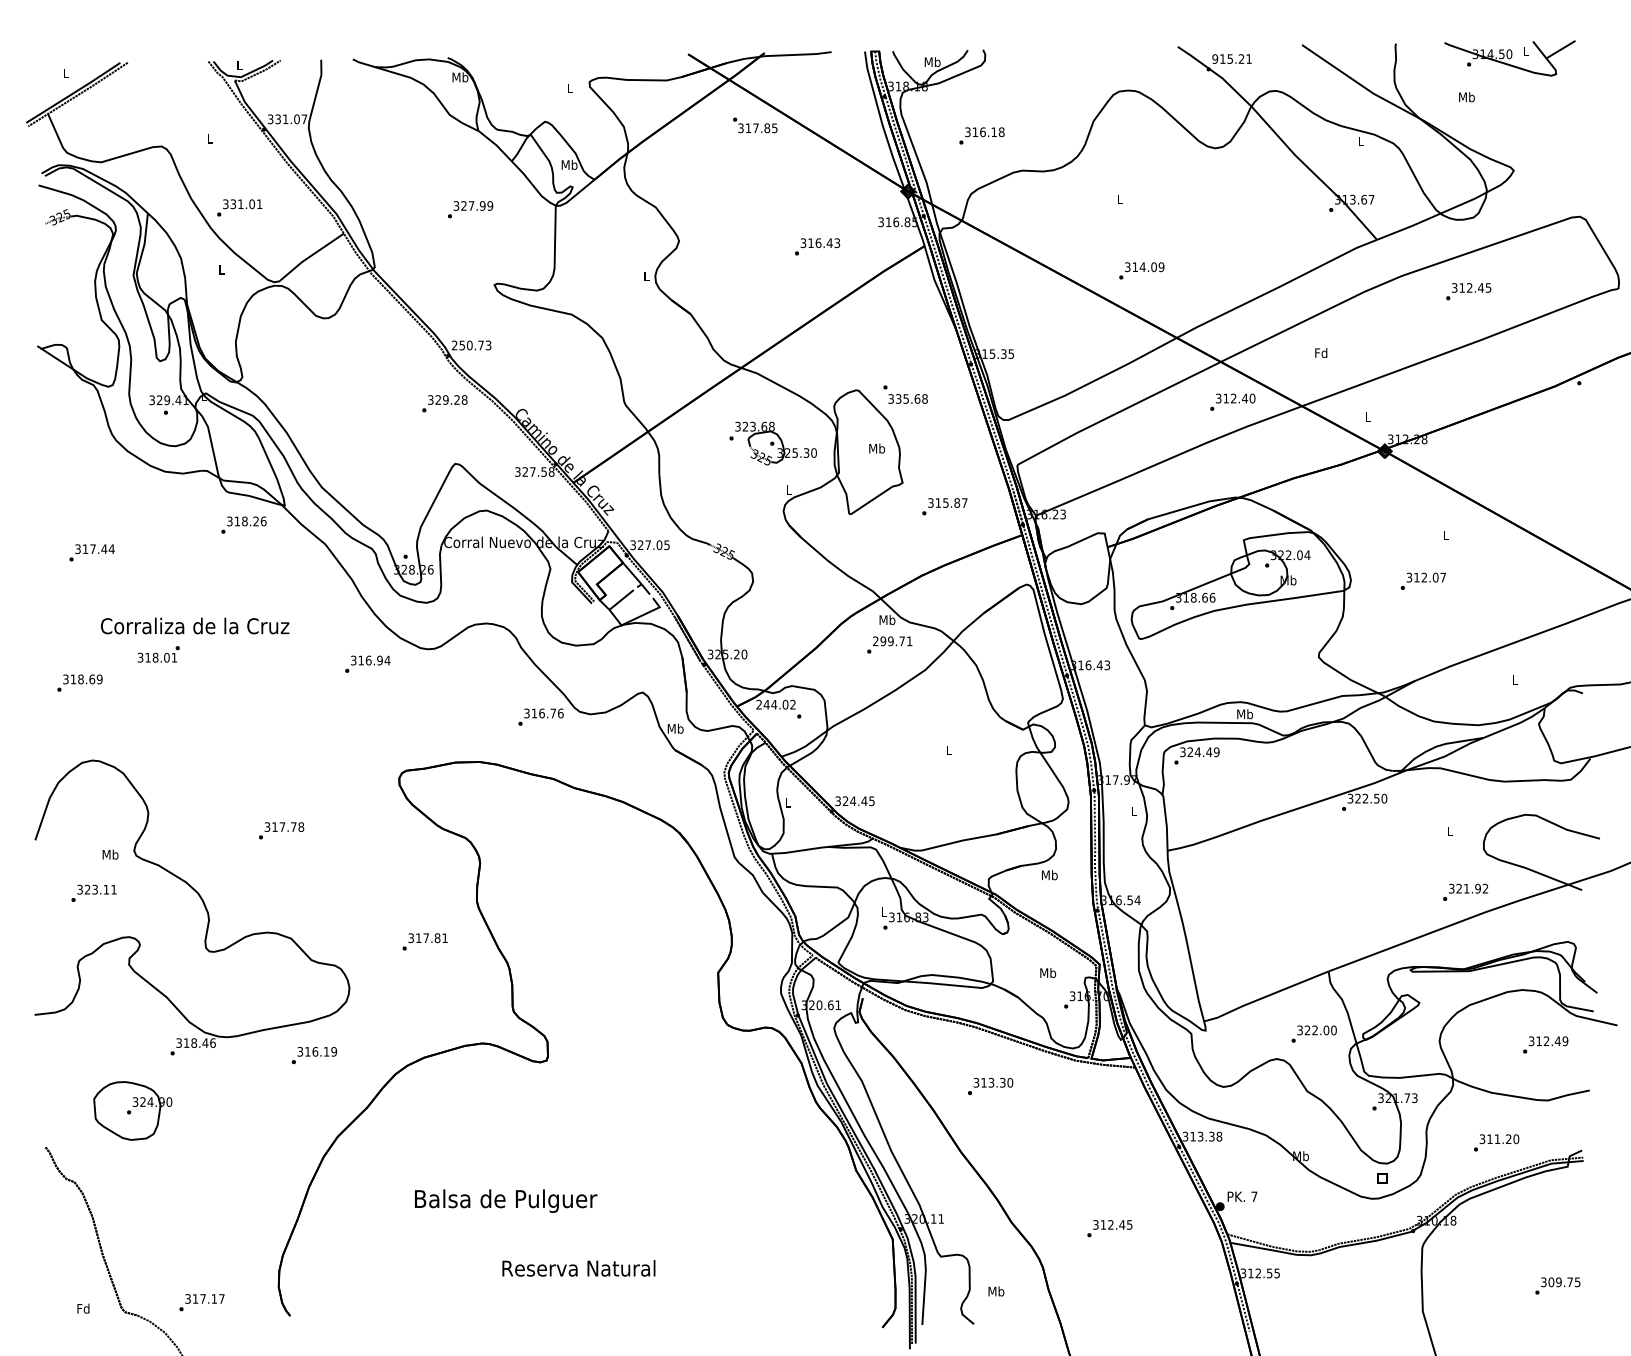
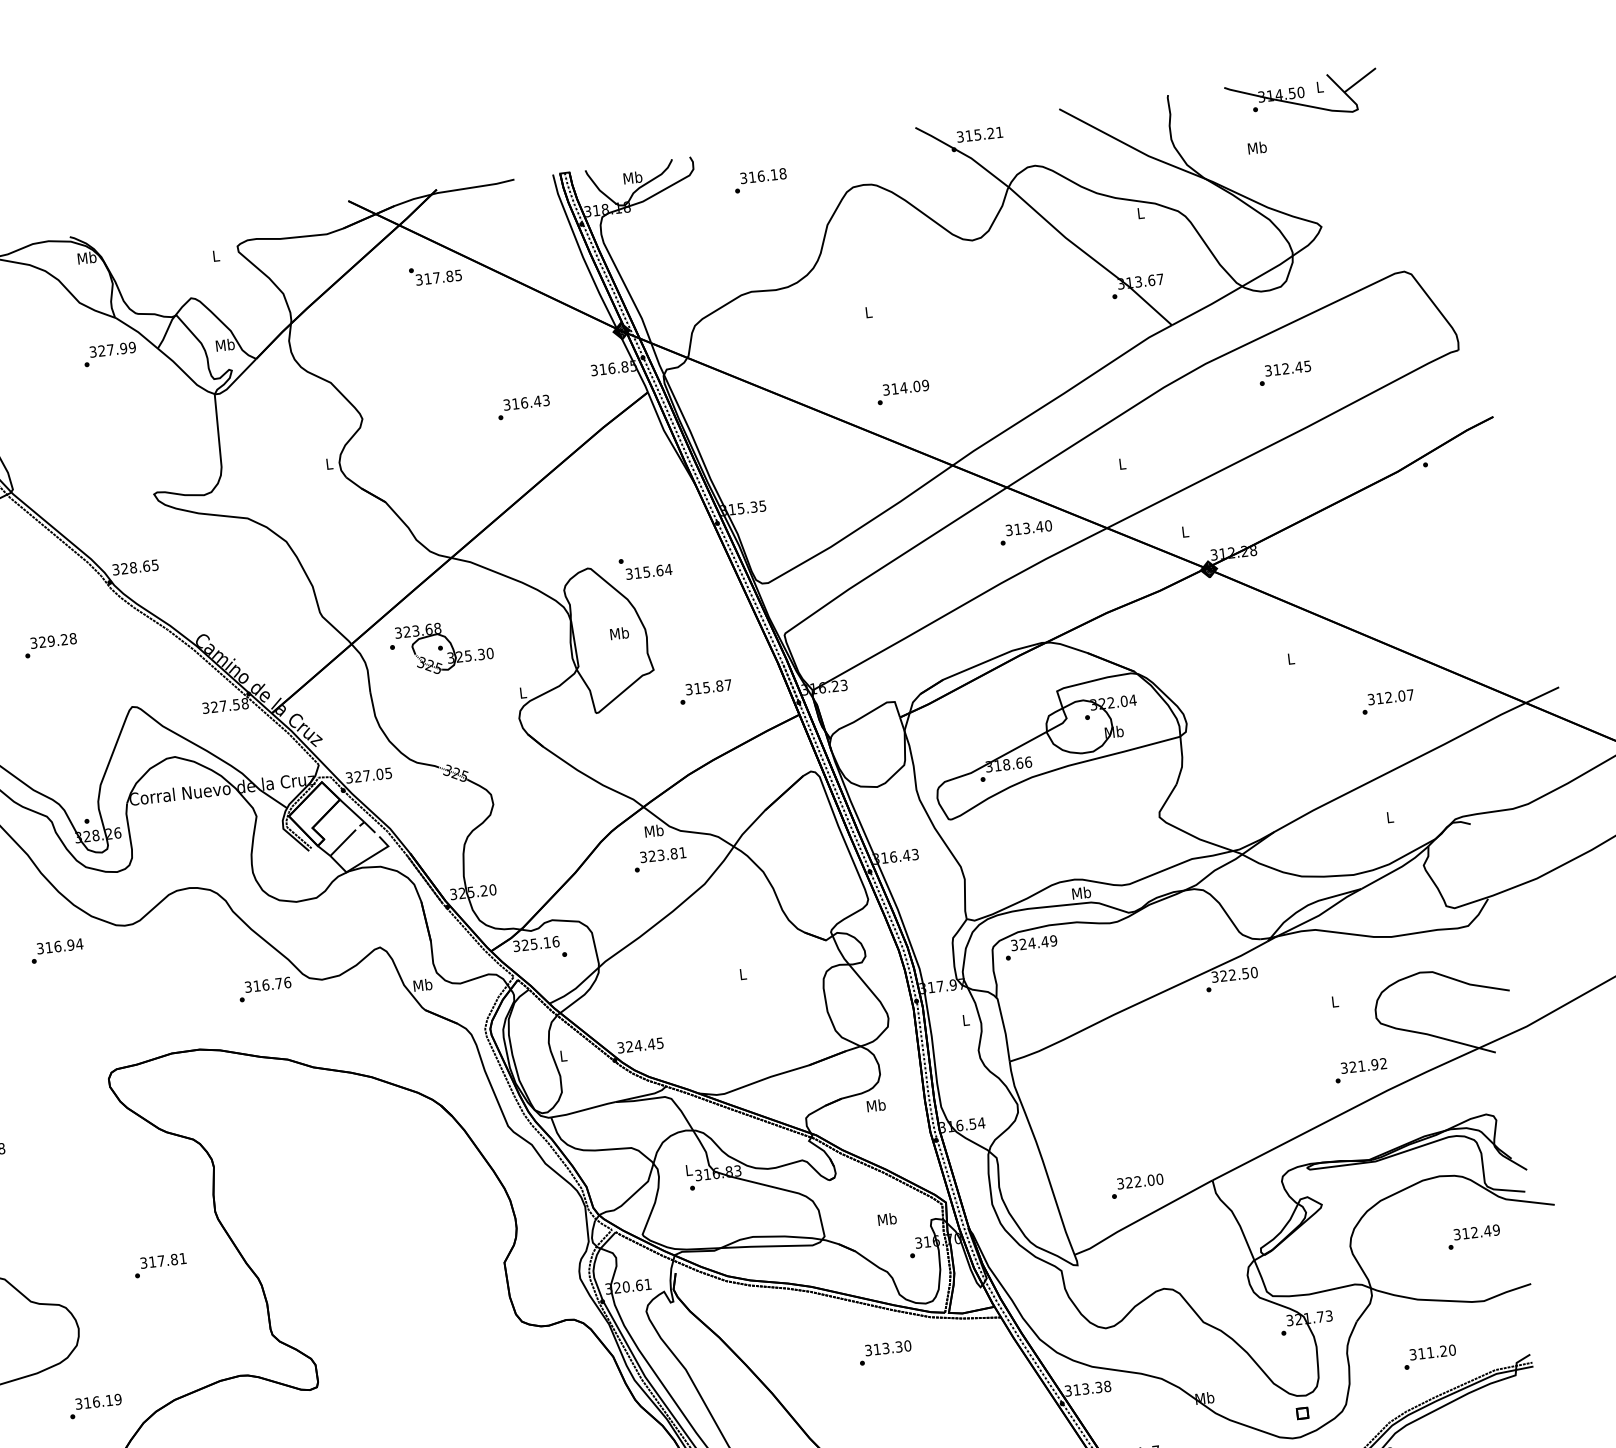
text: (1215, 58) -> (960, 136), 915.21 -> 315.21
text: (981, 135) -> (759, 180), moved
text: (470, 209) -> (109, 354), moved
text: (471, 345) -> (135, 567), 250.73 -> 328.65
text: (1321, 353) -> (1122, 464), Fd -> L
text: (911, 398) -> (652, 570), 335.68 -> 315.64
text: (1233, 398) -> (1026, 528), 312.40 -> 313.40
text: (444, 403) -> (50, 645), moved
part: (772, 443) -> (440, 647), moved
text: (1422, 580) -> (1386, 701), moved
text: (889, 641) -> (659, 855), 299.71 -> 323.81
text: (776, 704) -> (536, 943), 244.02 -> 325.16
text: (1313, 1033) -> (1136, 1185), moved
text: (314, 1055) -> (95, 1406), moved
text: (990, 1086) -> (885, 1352), moved

